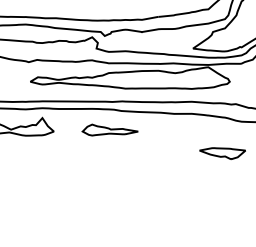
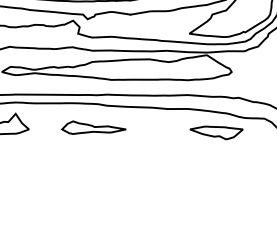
part: (222, 153) -> (216, 132), moved

